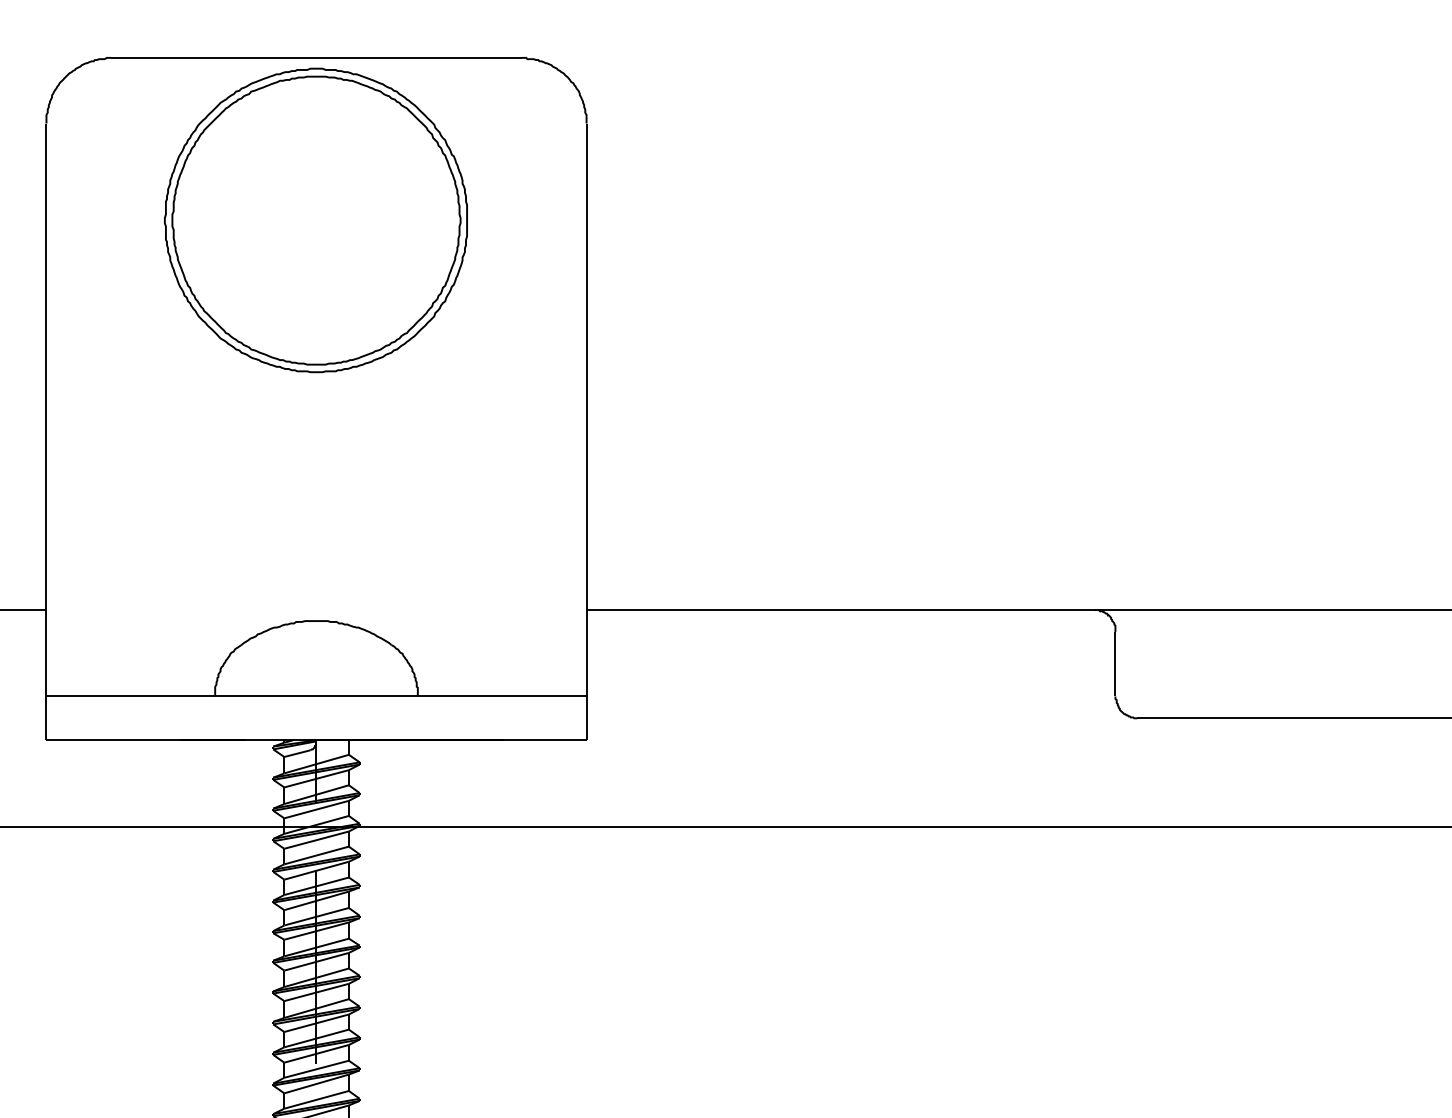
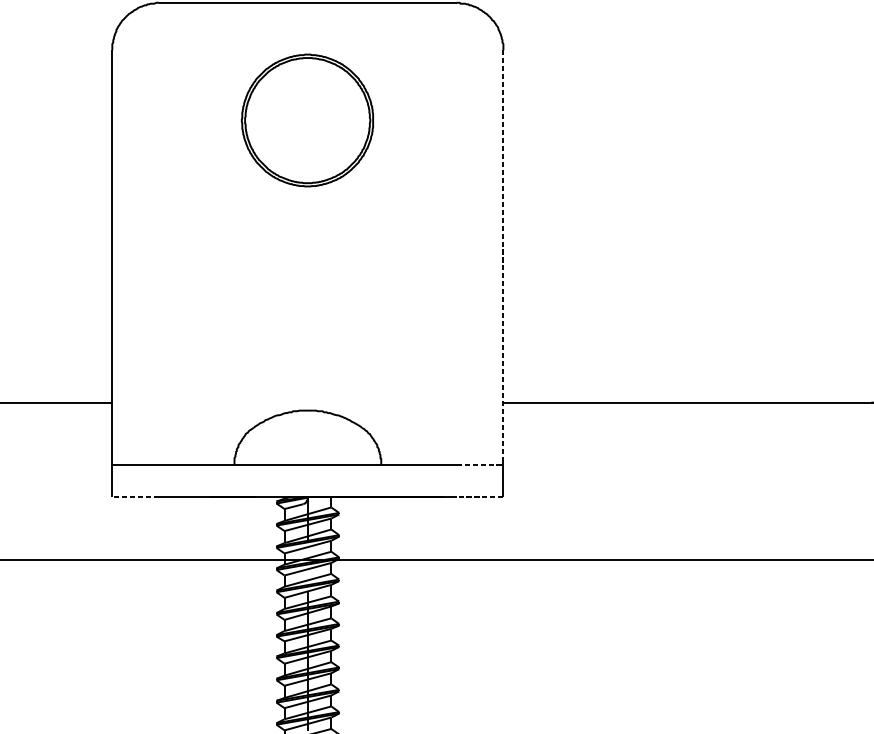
part: (315, 220) -> (307, 120), size x0.6
line: (586, 405) -> (503, 254), solid -> dashed
line: (554, 696) -> (480, 465), solid -> dashed
line: (78, 740) -> (135, 497), solid -> dashed
line: (553, 740) -> (479, 497), solid -> dashed

